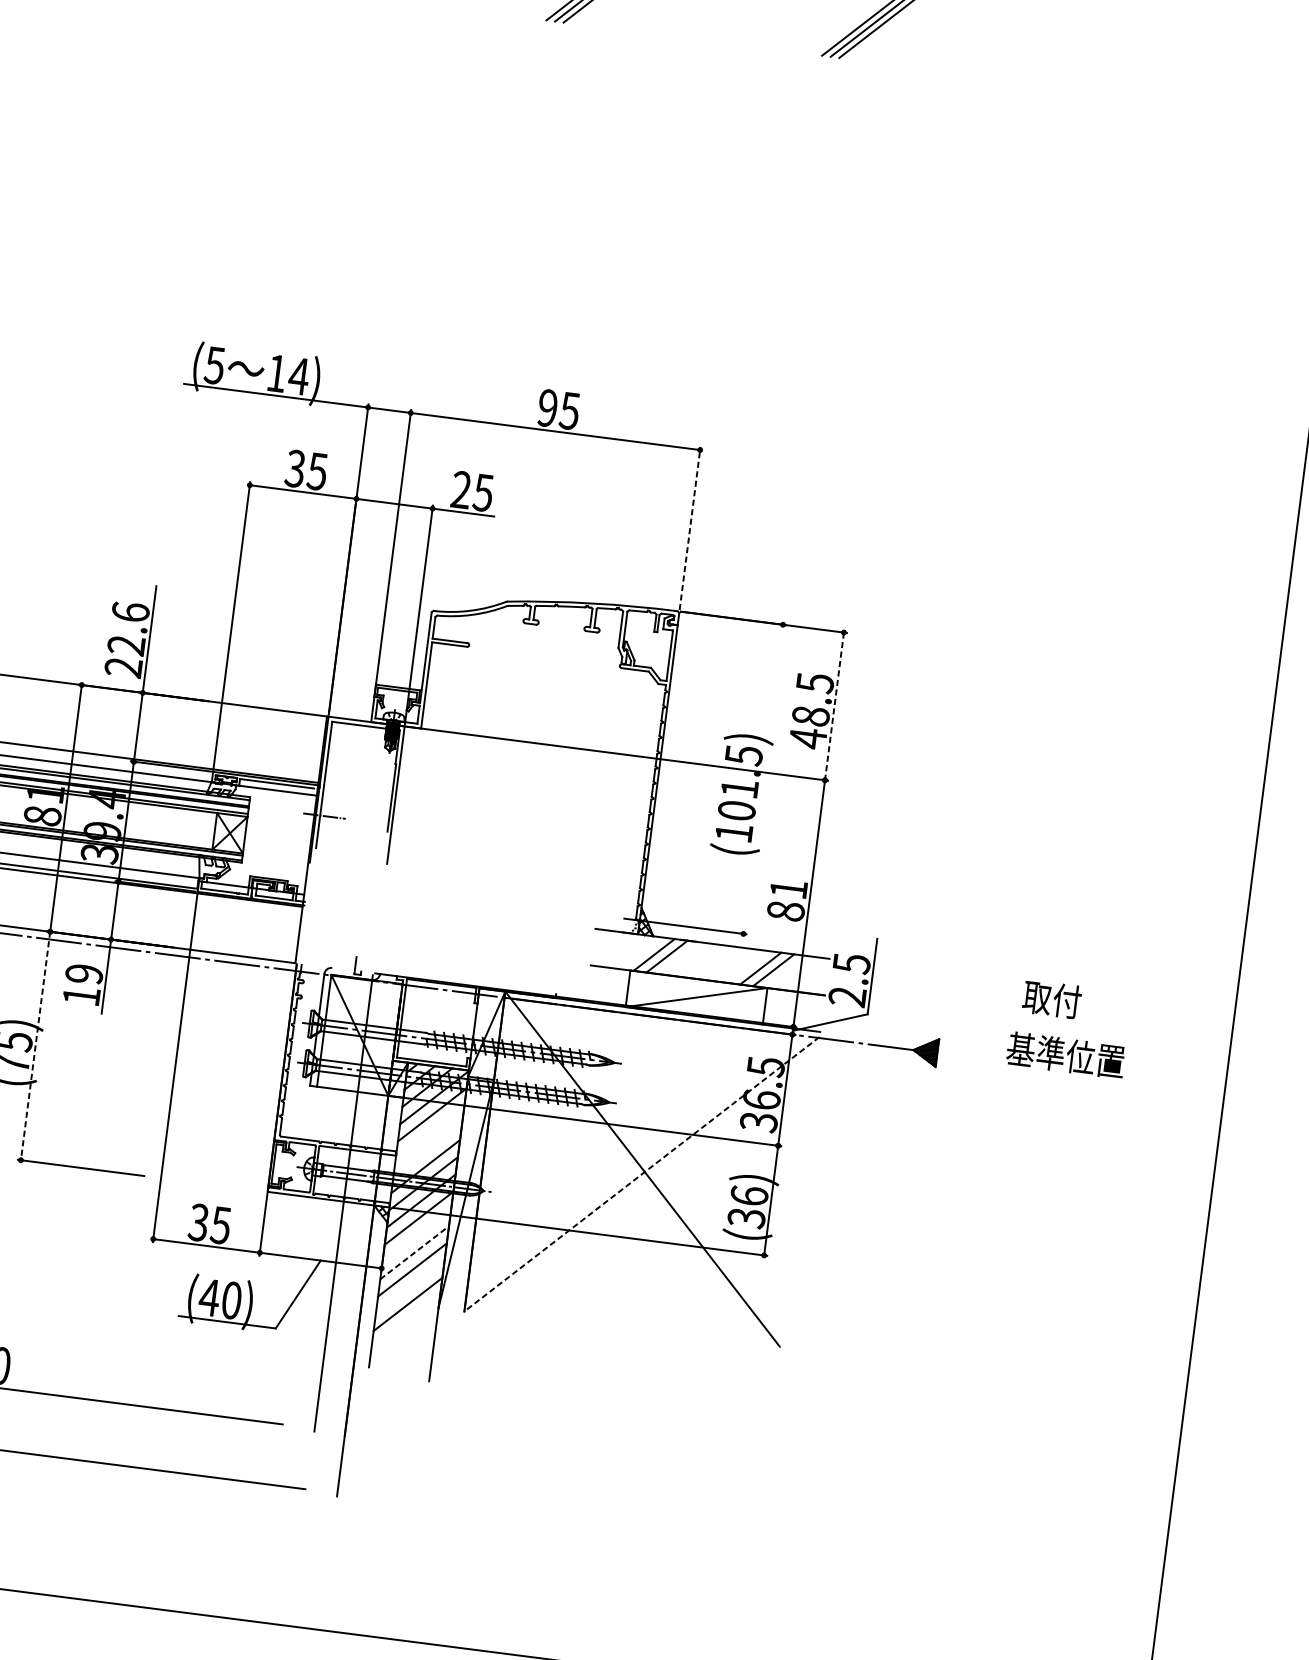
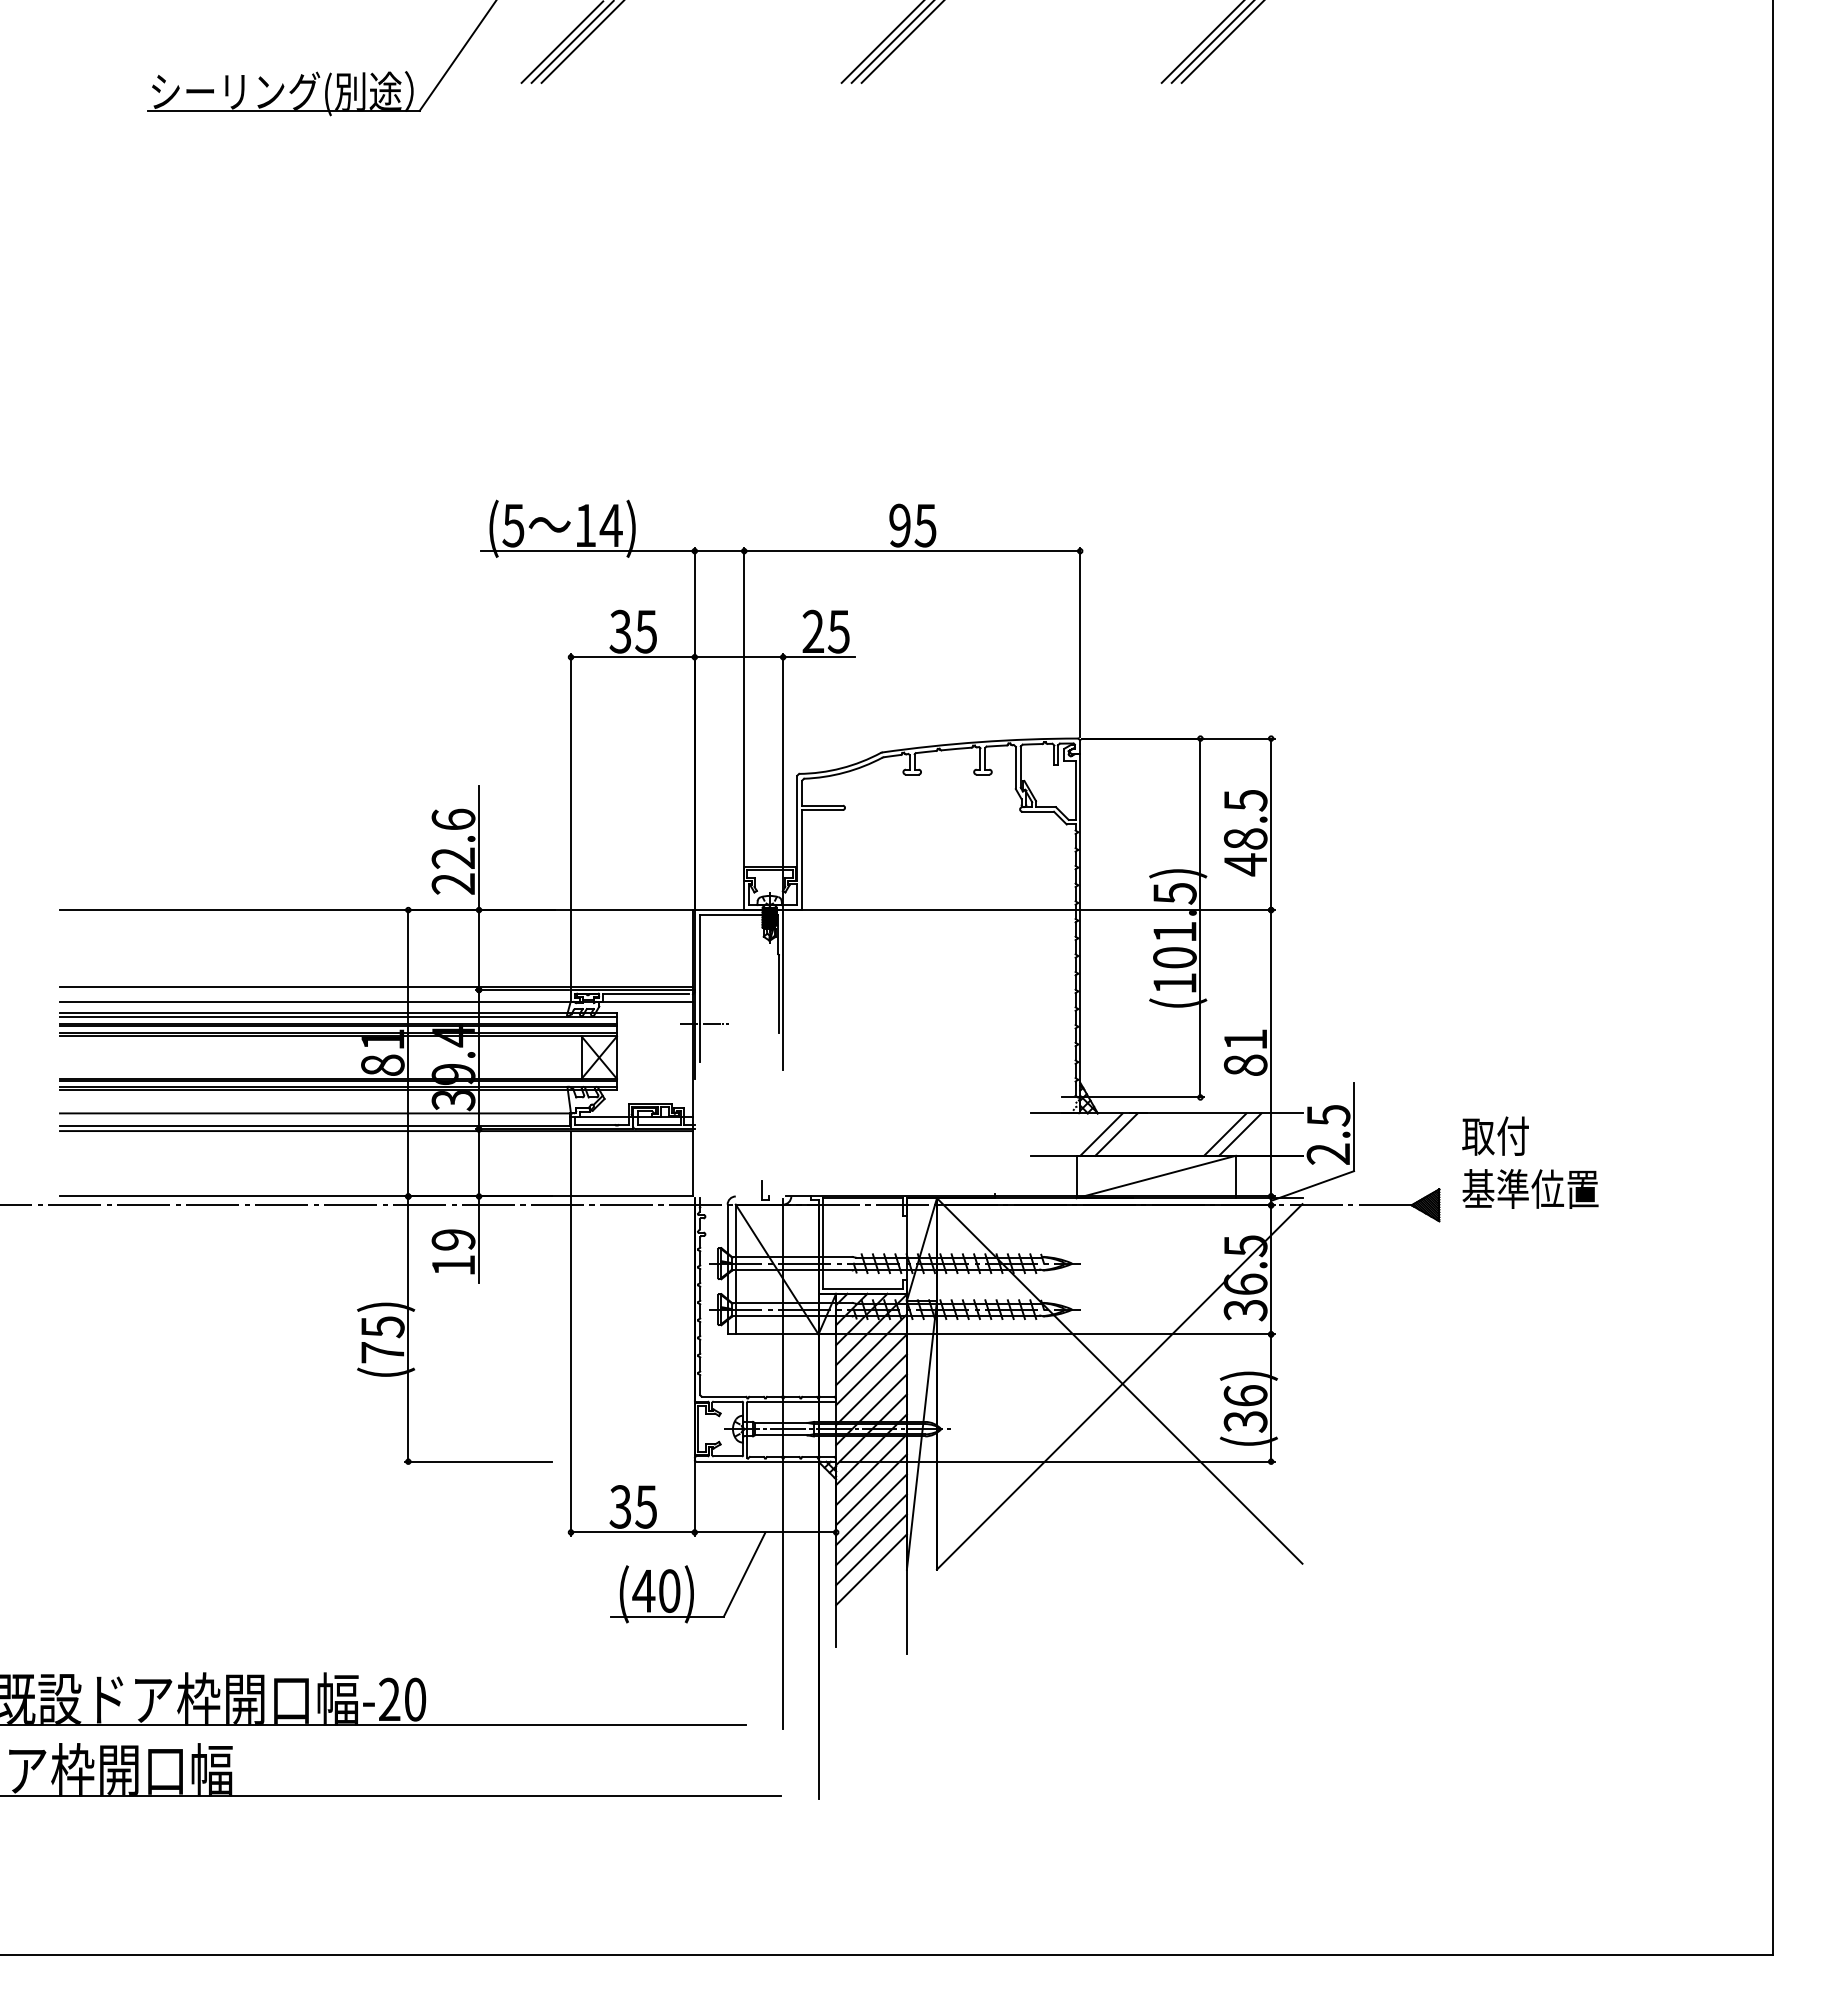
line: (690, 528) -> (1080, 642), dashed -> solid
line: (834, 706) -> (1271, 824), dashed -> solid
line: (763, 778) -> (1200, 917), added
text: (1052, 998) -> (1495, 1135), moved
line: (35, 1046) -> (408, 1329), dashed -> solid
text: (1065, 1054) -> (1530, 1188), moved
line: (430, 1131) -> (871, 1369), added
line: (427, 1149) -> (871, 1389), added
line: (641, 1174) -> (1119, 1387), dashed -> solid
line: (416, 1235) -> (871, 1489), added
line: (414, 1252) -> (871, 1509), dashed -> solid
line: (410, 1286) -> (871, 1549), added

